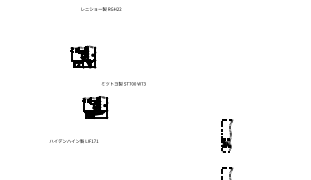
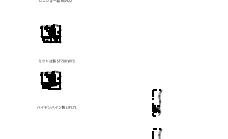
part: (83, 56) -> (50, 33), moved
text: (123, 83) -> (56, 60), moved
text: (73, 140) -> (56, 106), moved

